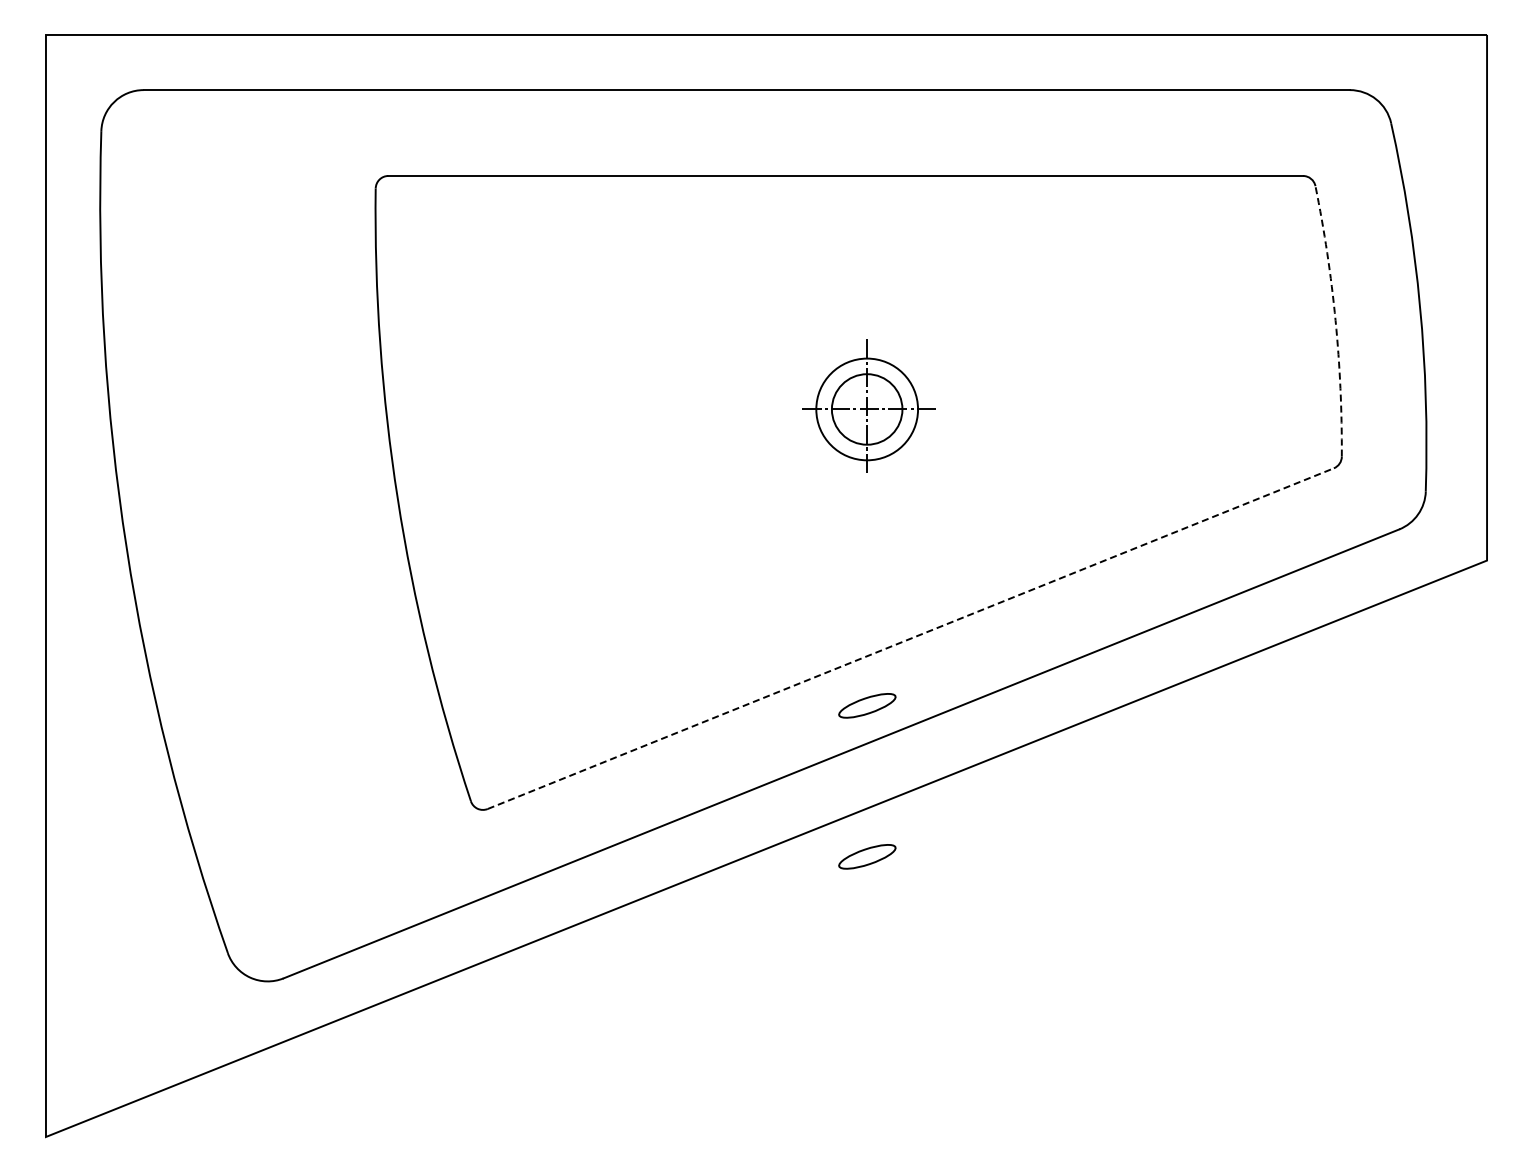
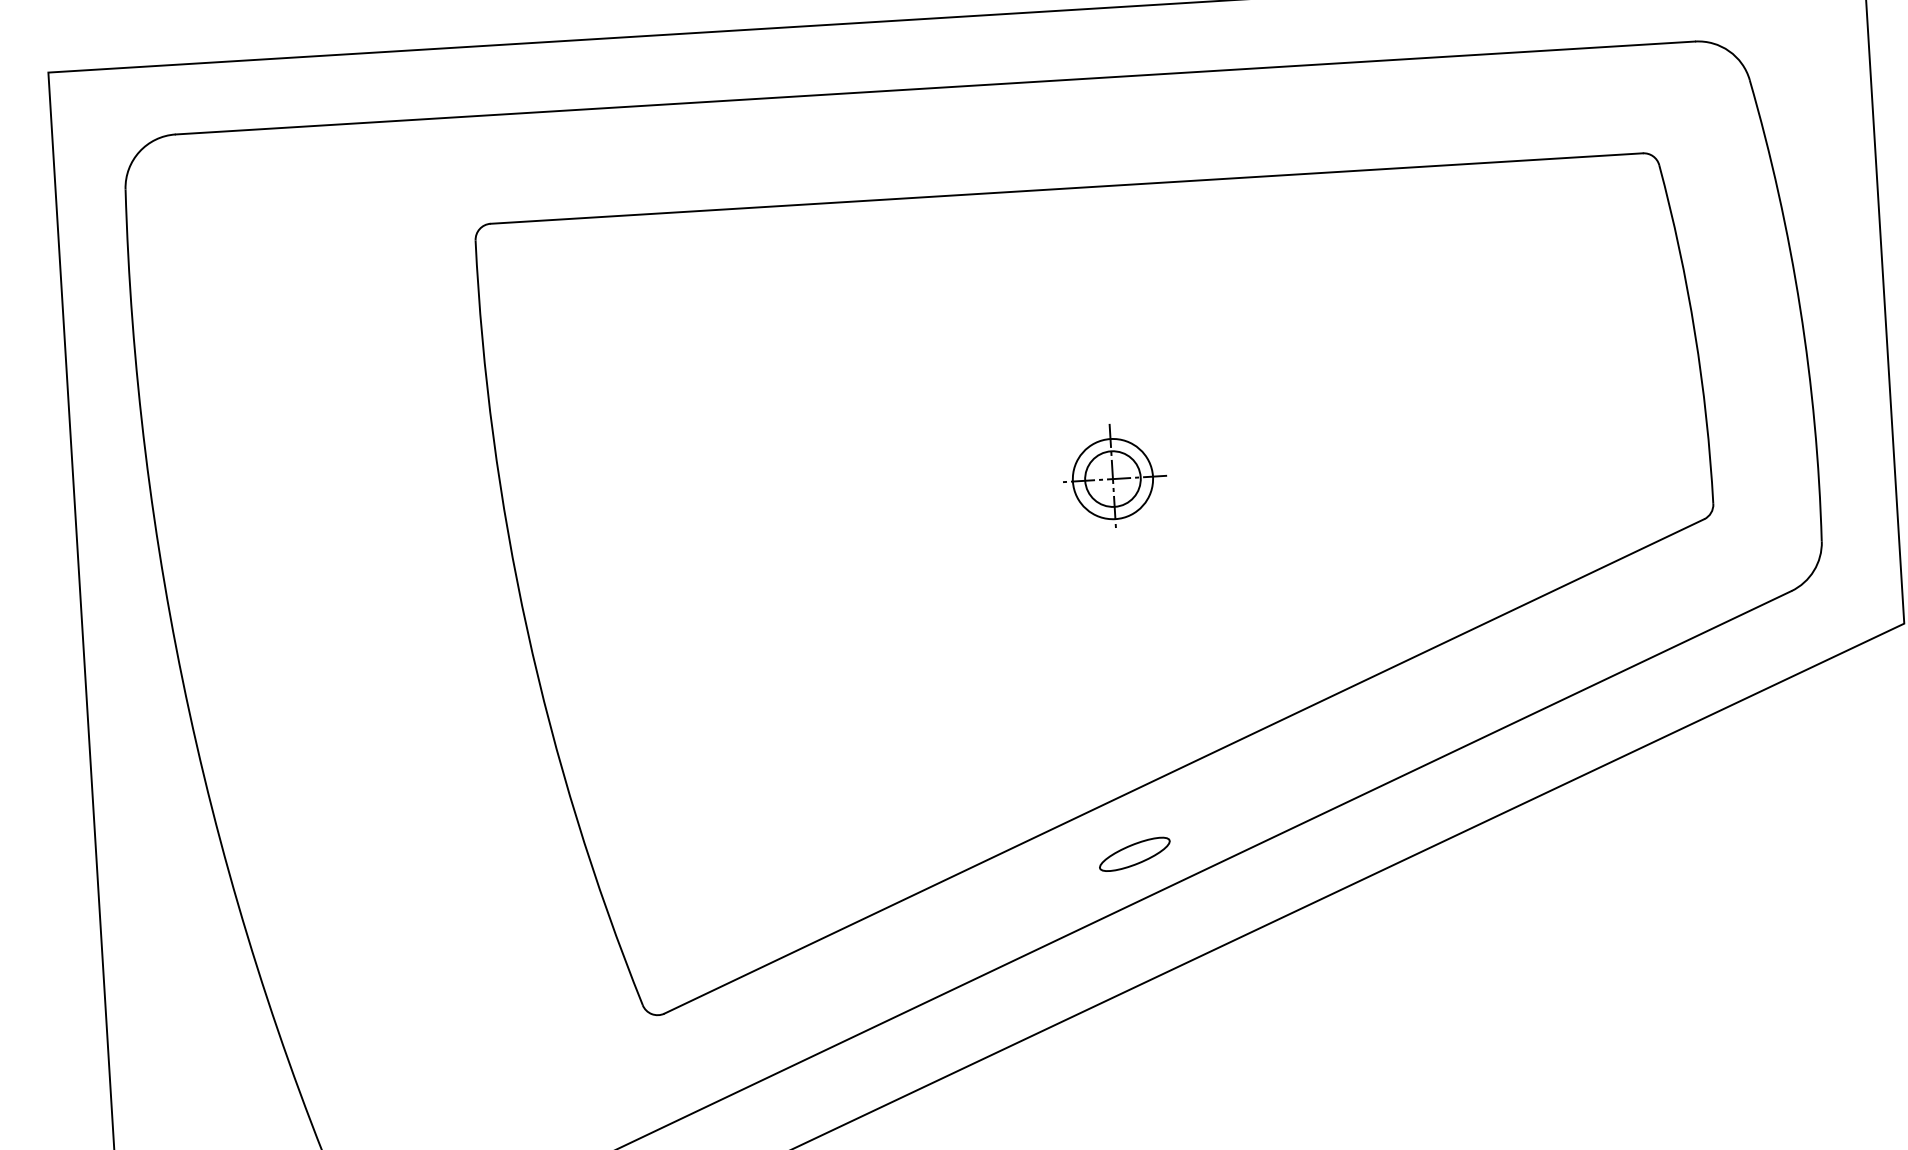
arc: (1335, 320) -> (1694, 332), dashed -> solid
part: (869, 405) -> (1114, 475), size x0.62
line: (911, 638) -> (1185, 766), dashed -> solid
part: (867, 856) -> (1146, 1044), removed

